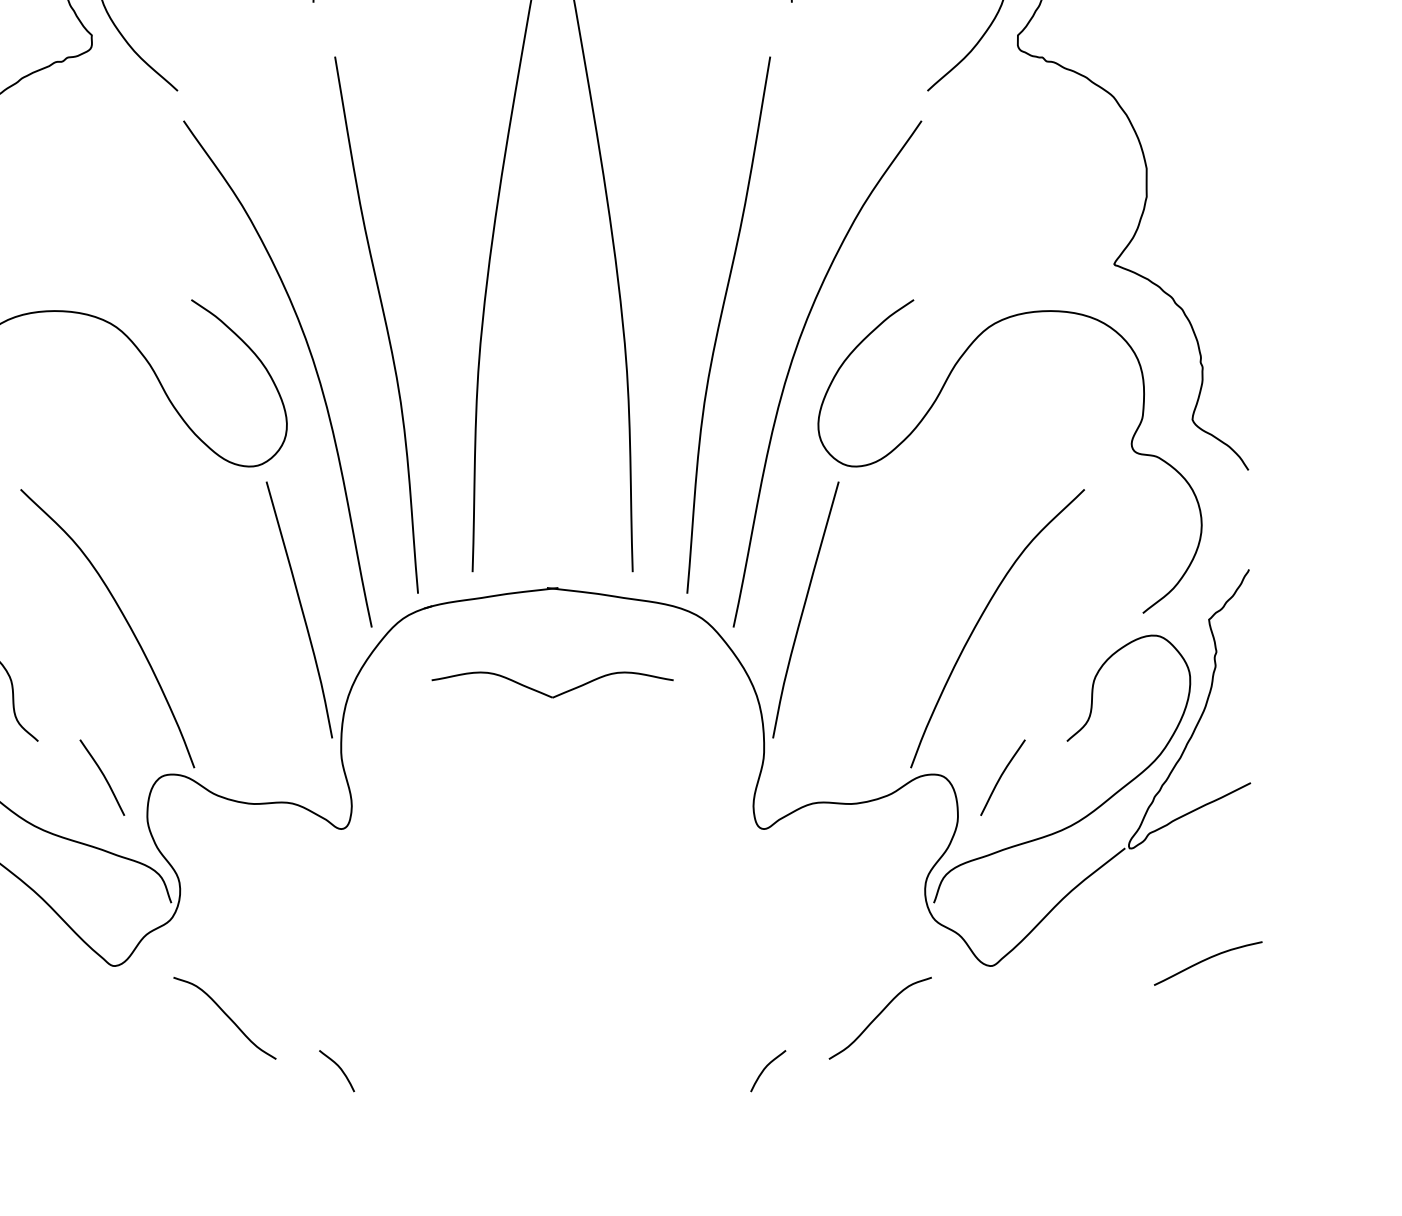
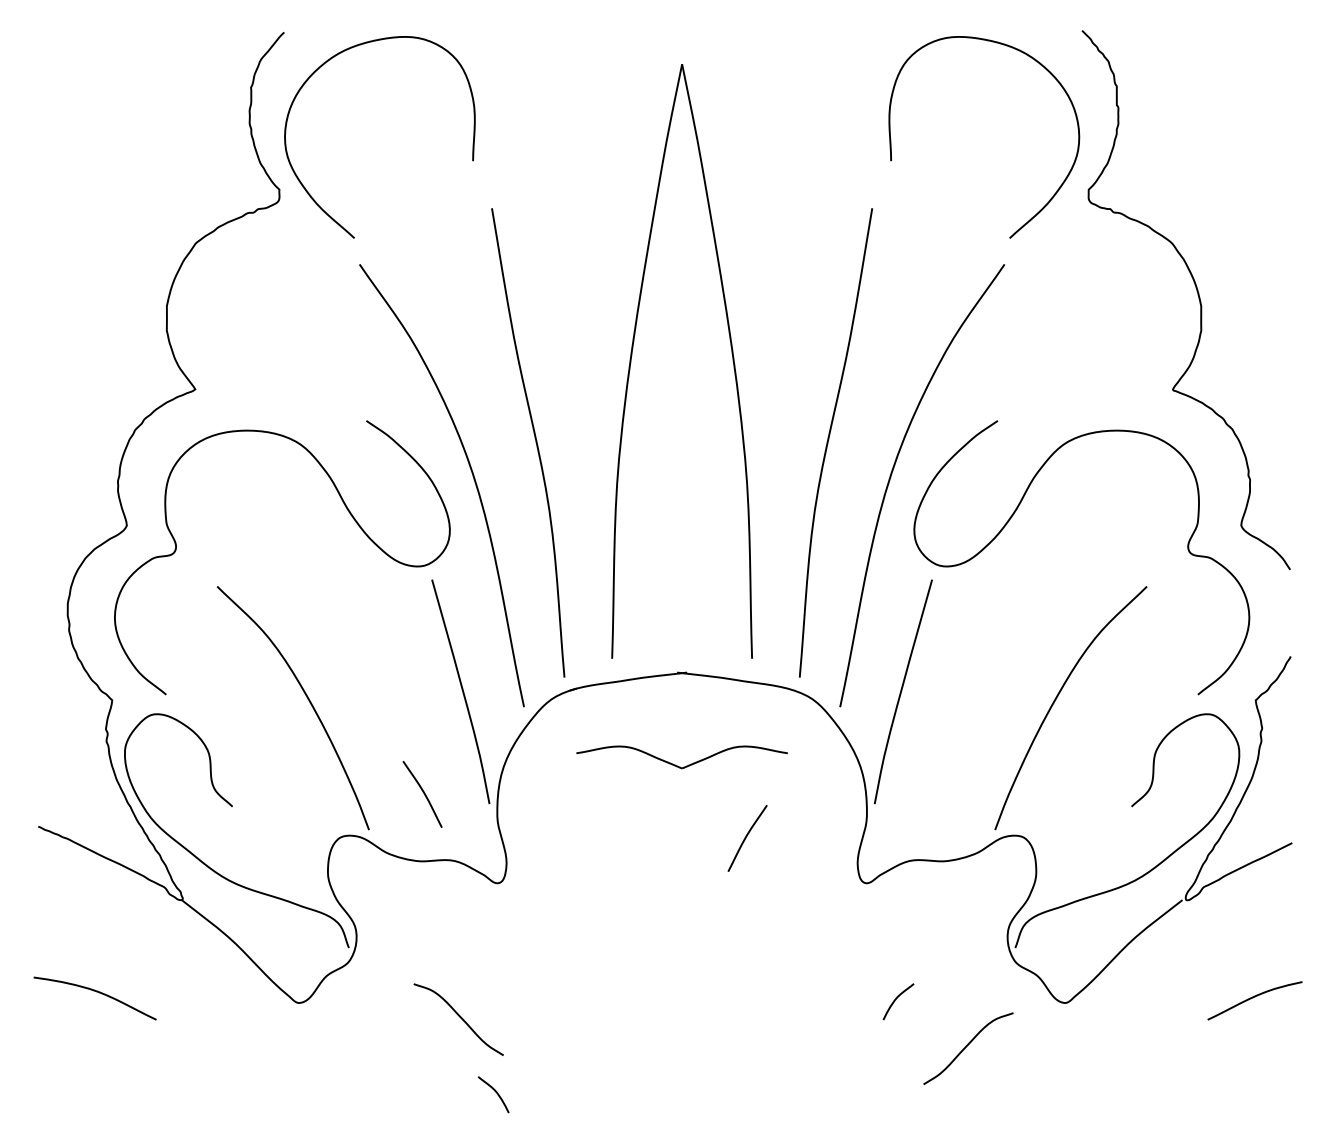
curve: (103, 776) -> (423, 793), moved
curve: (1001, 777) -> (746, 838), moved
curve: (225, 1015) -> (459, 1017), moved
curve: (765, 1068) -> (896, 999), moved

